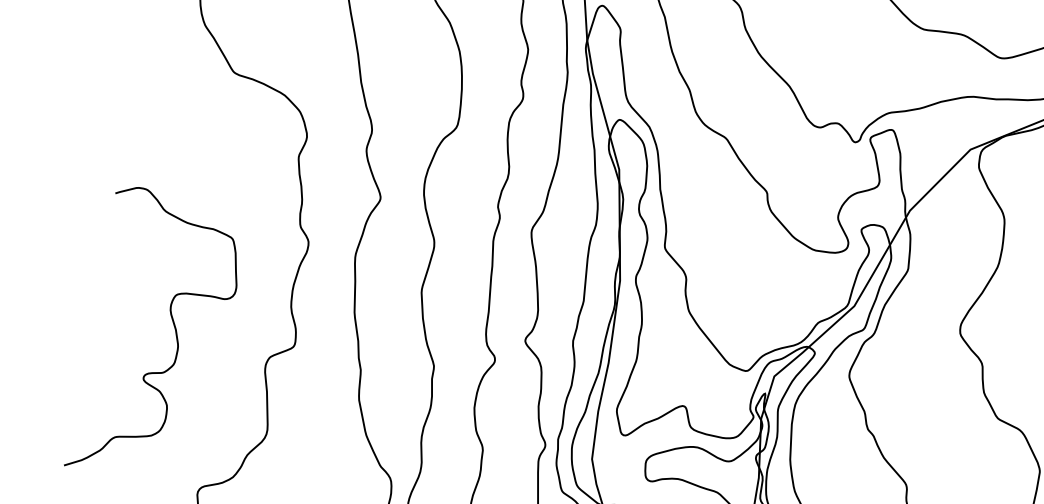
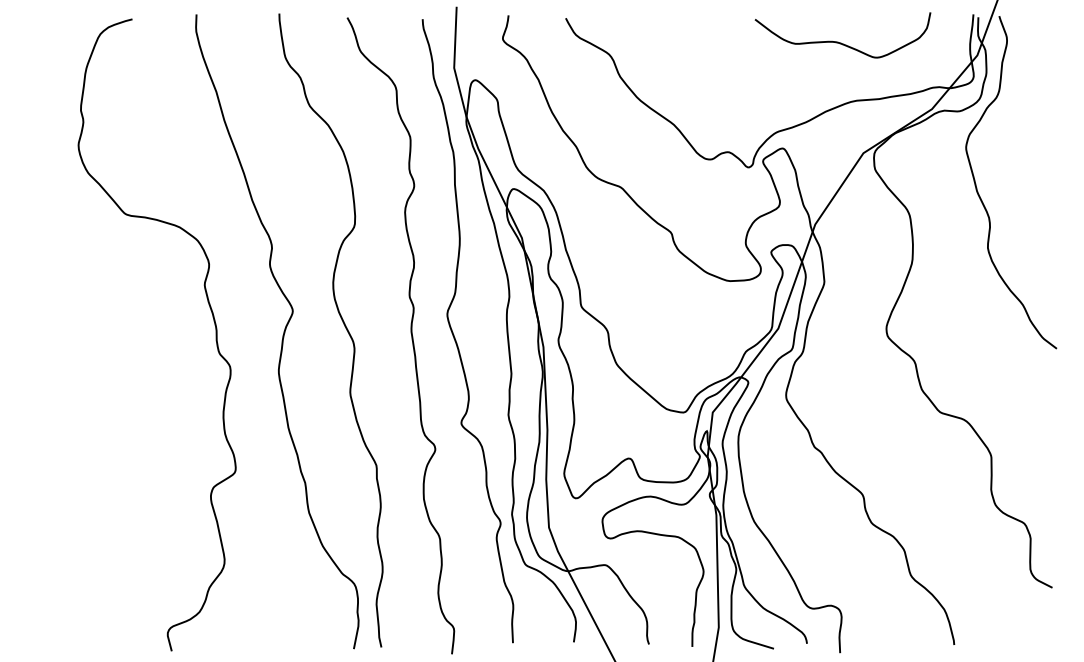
curve: (175, 334) -> (116, 482), removed

